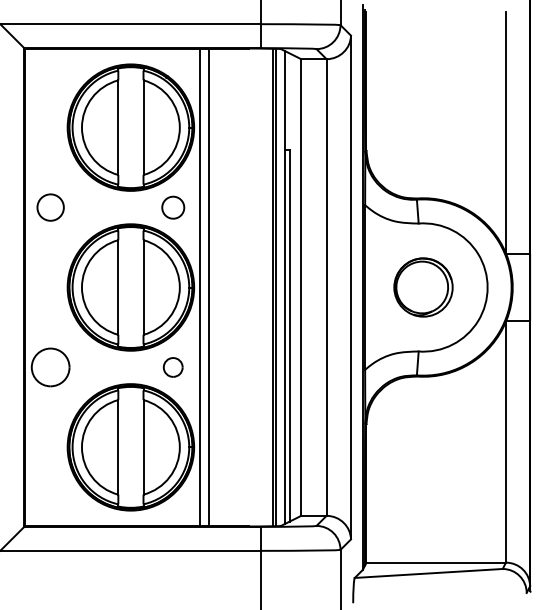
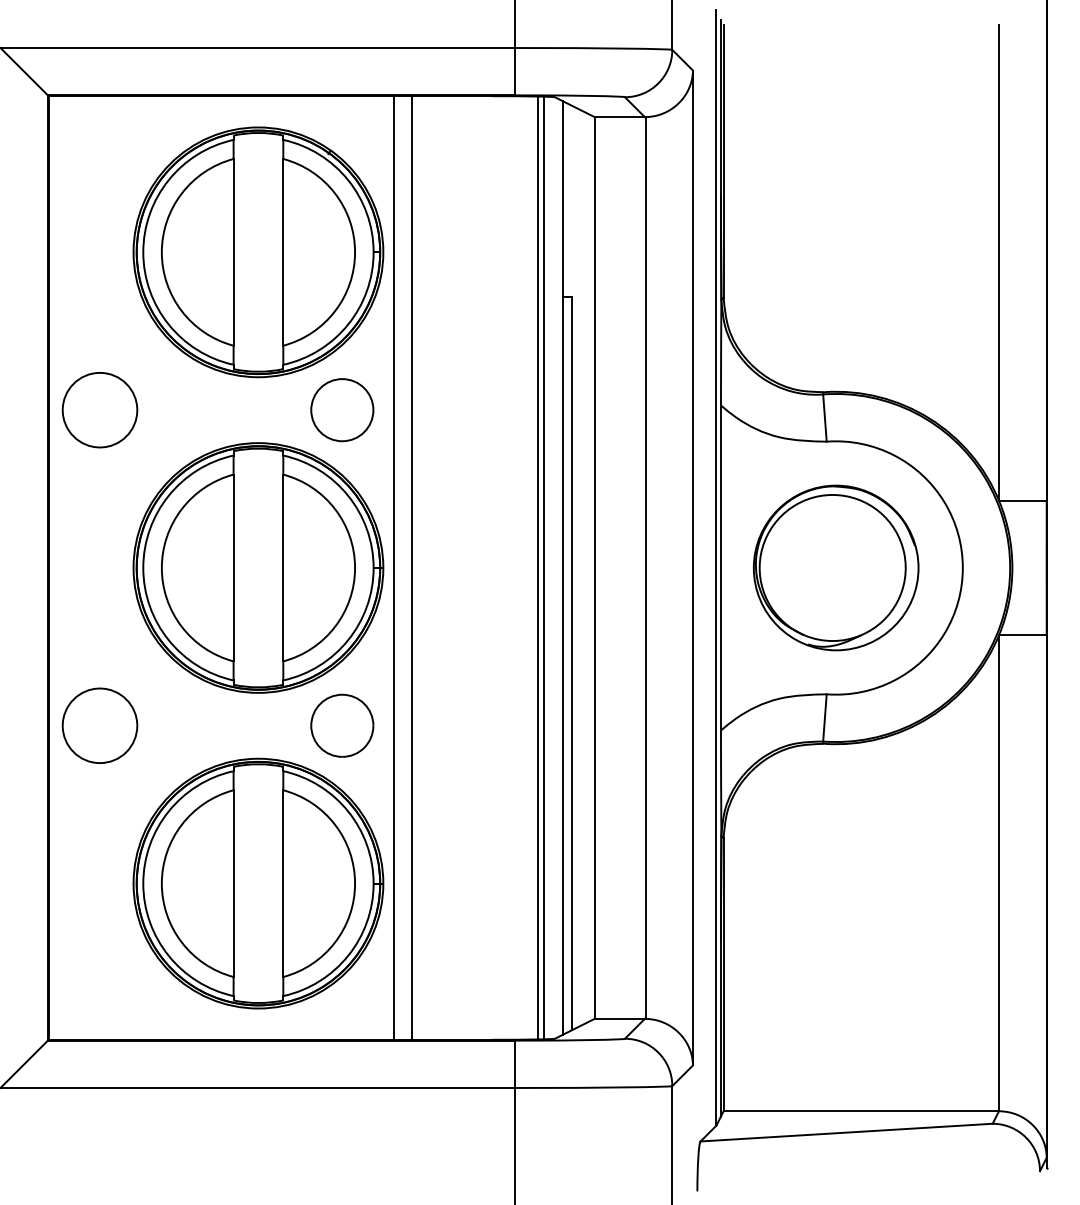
circle: (50, 207) -> (99, 409), size x1.43
circle: (172, 207) -> (340, 409), size x1.43
part: (423, 287) -> (836, 567), size x1.43
part: (172, 367) -> (340, 725), size x1.67

